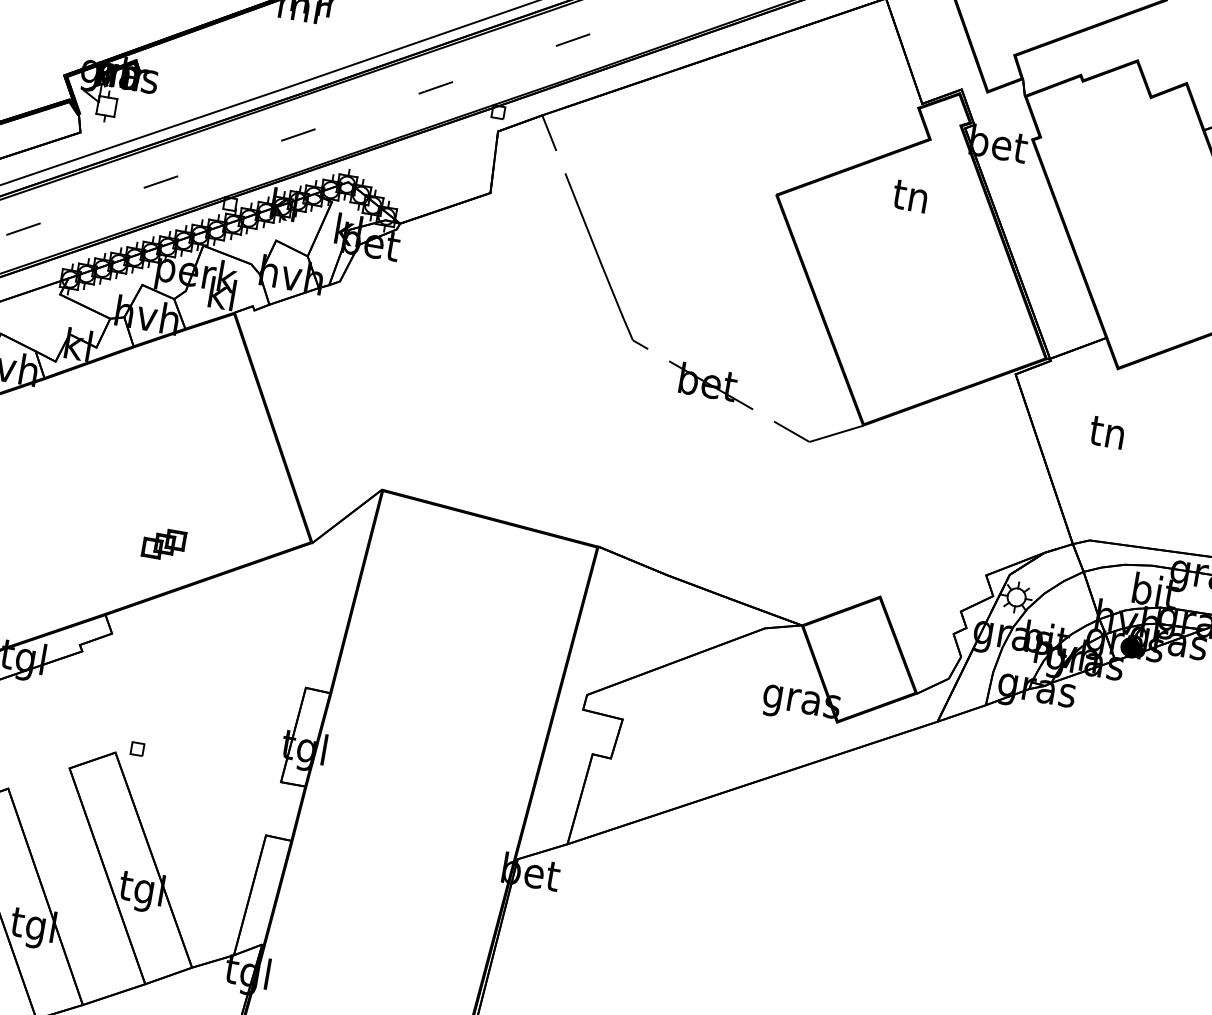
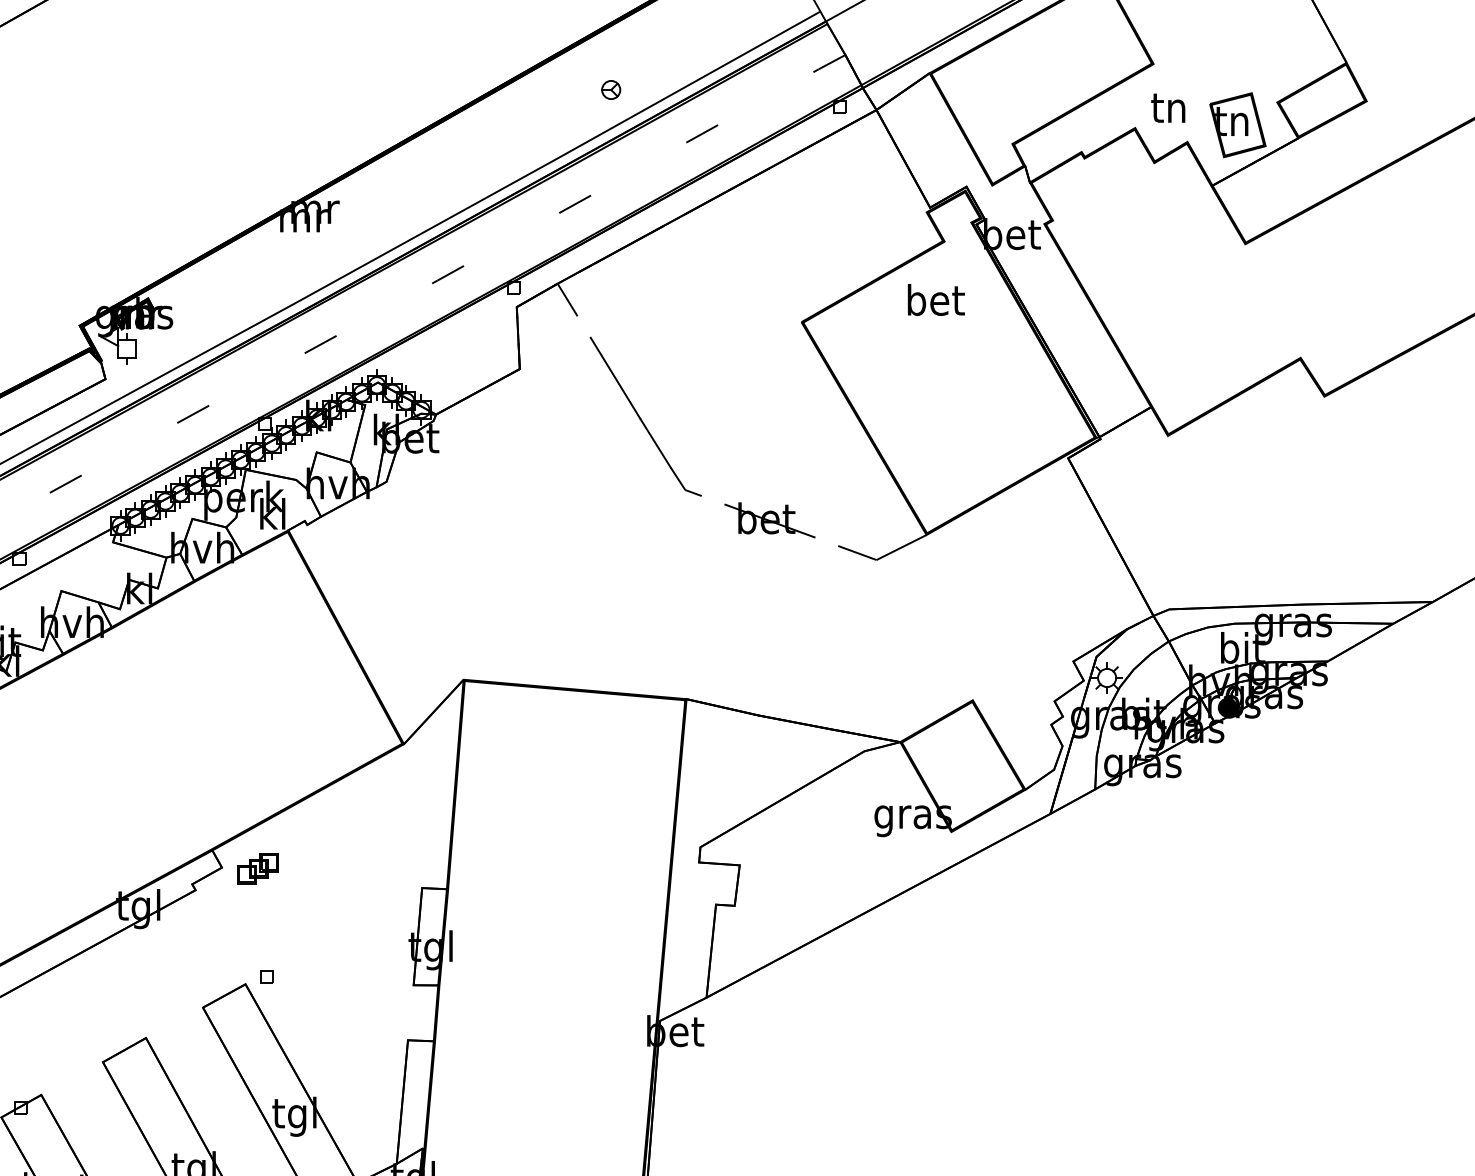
text: (911, 195) -> (935, 299), tn -> bet
text: (1107, 431) -> (1168, 107), moved
part: (163, 543) -> (257, 868), moved

